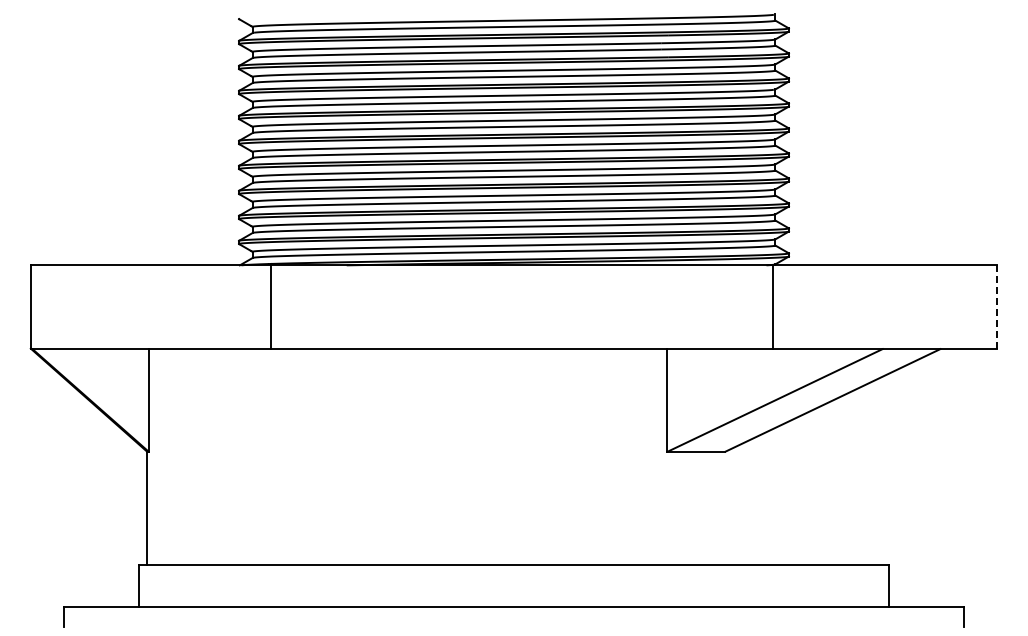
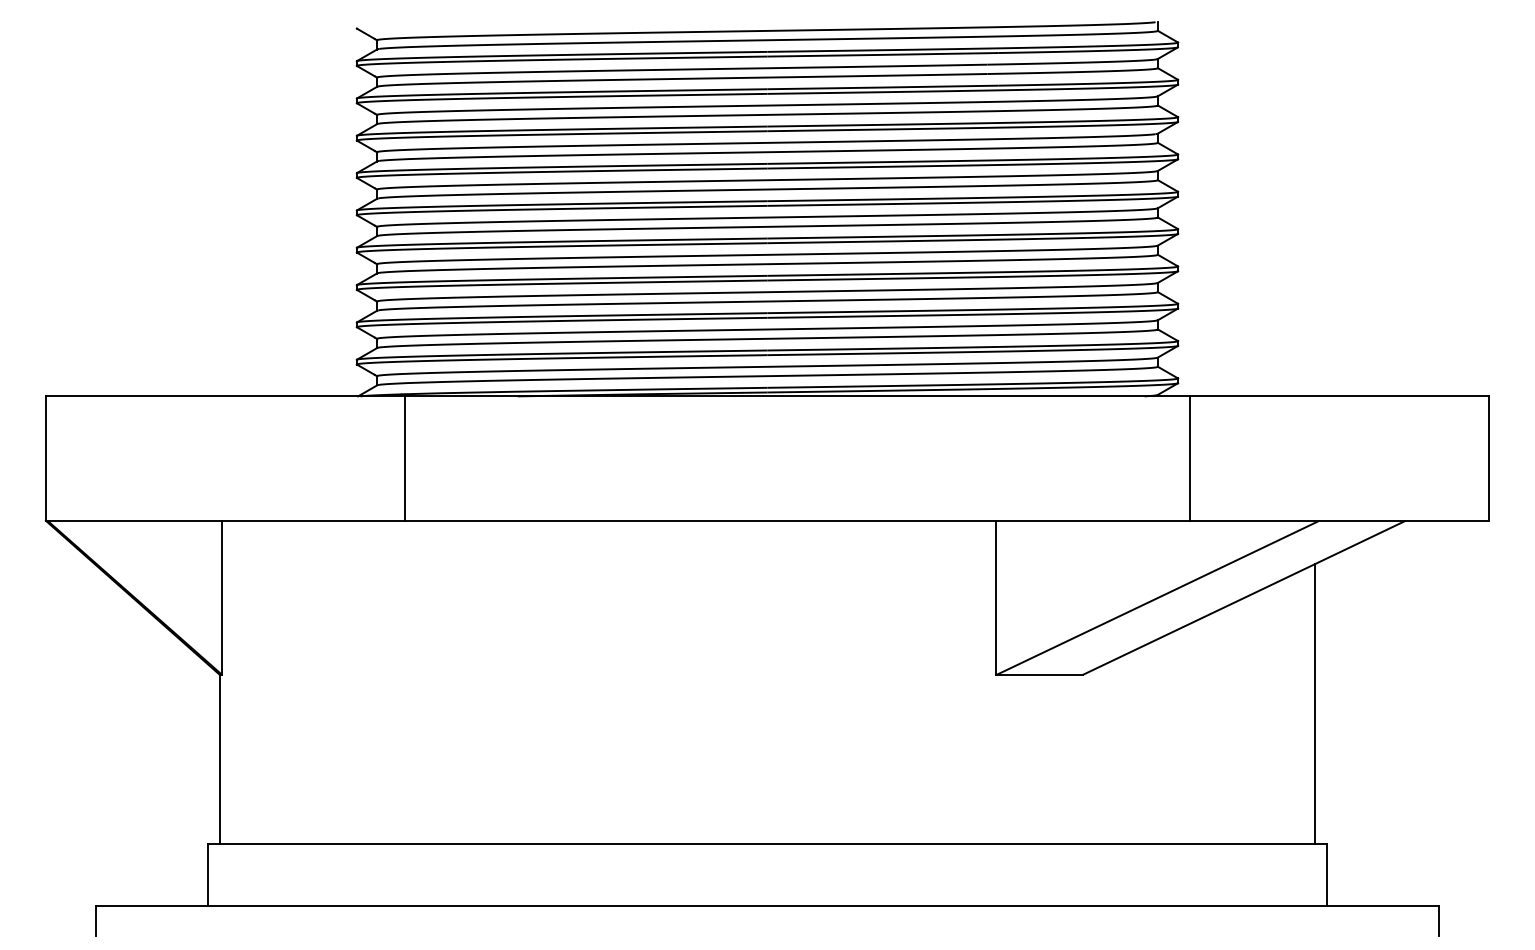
line: (772, 306) -> (1189, 457), moved
line: (997, 307) -> (1489, 459), dashed -> solid
line: (880, 471) -> (1314, 704), added

